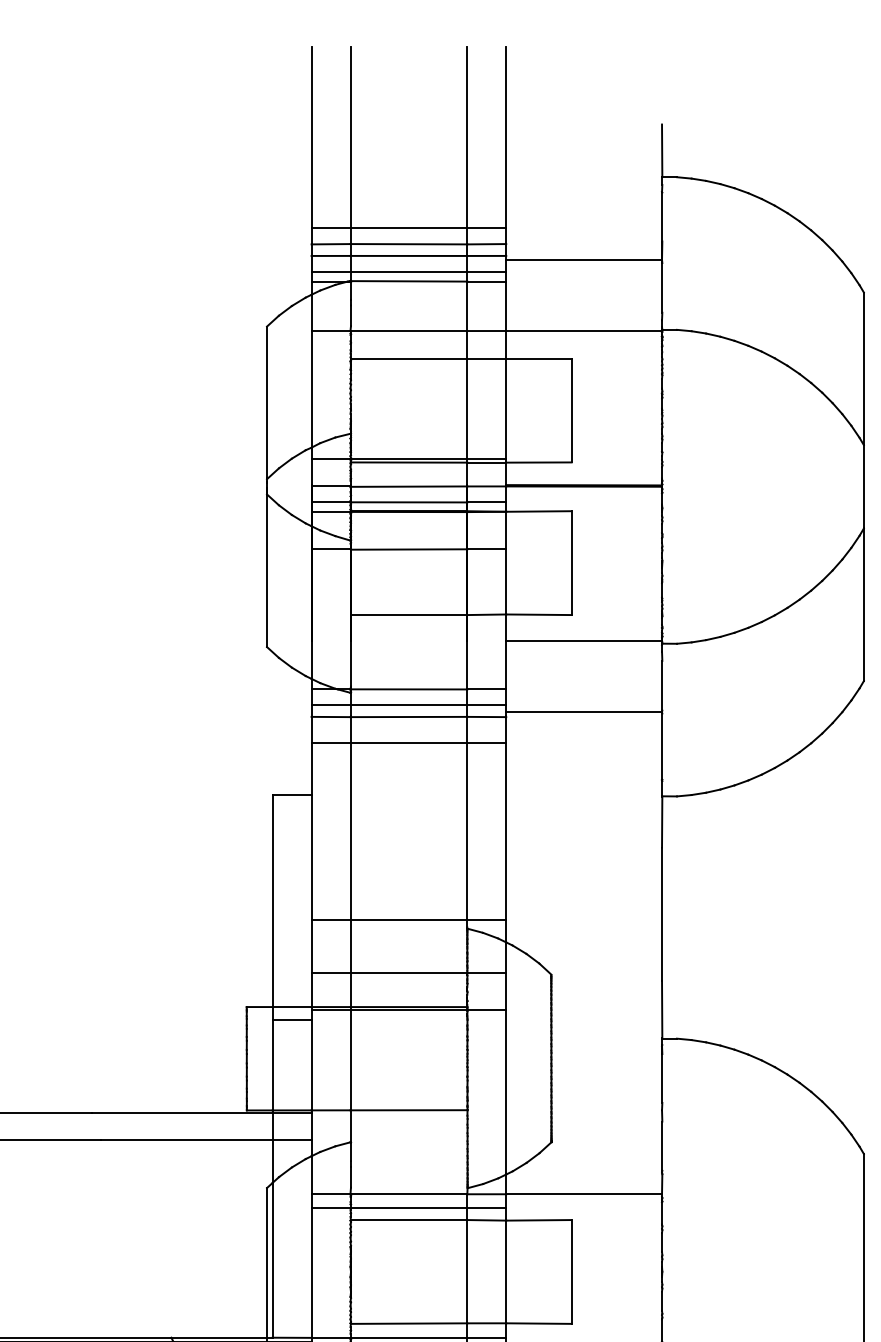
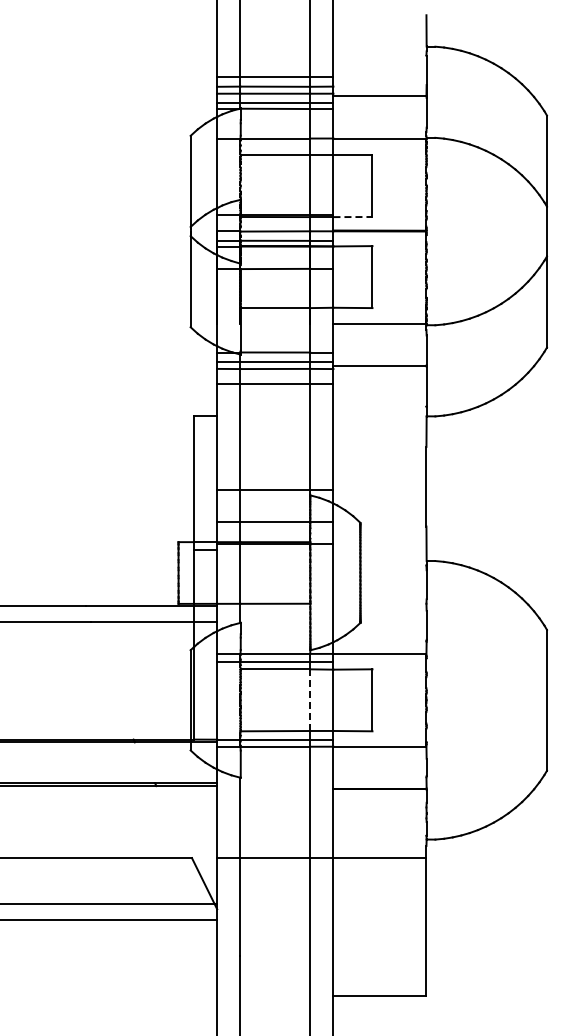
line: (538, 463) -> (352, 217), solid -> dashed
line: (467, 1272) -> (310, 700), solid -> dashed

